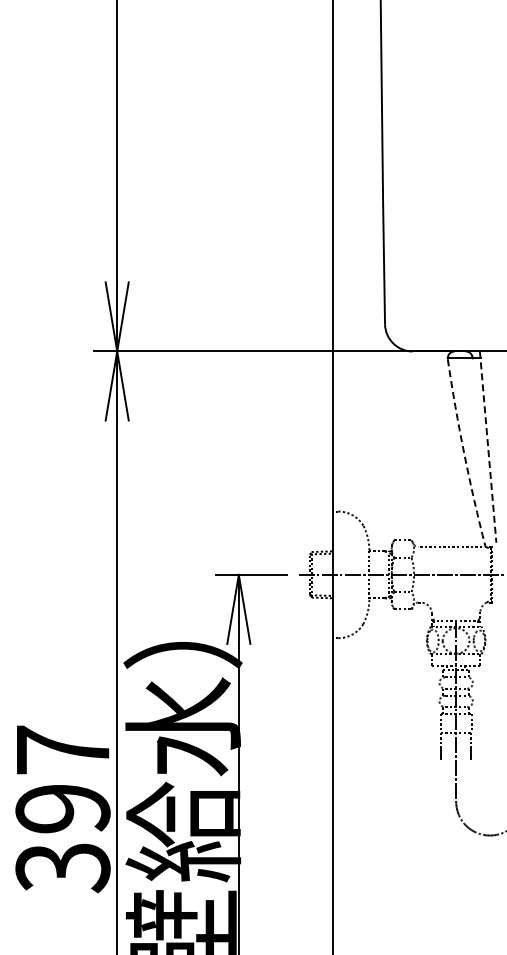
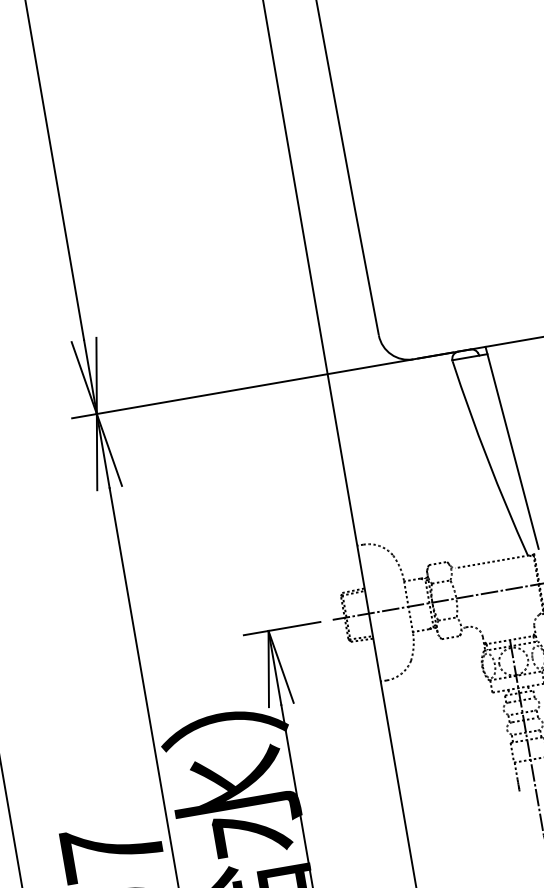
line: (488, 447) -> (512, 448), dashed -> solid
arc: (464, 453) -> (487, 459), dashed -> solid

